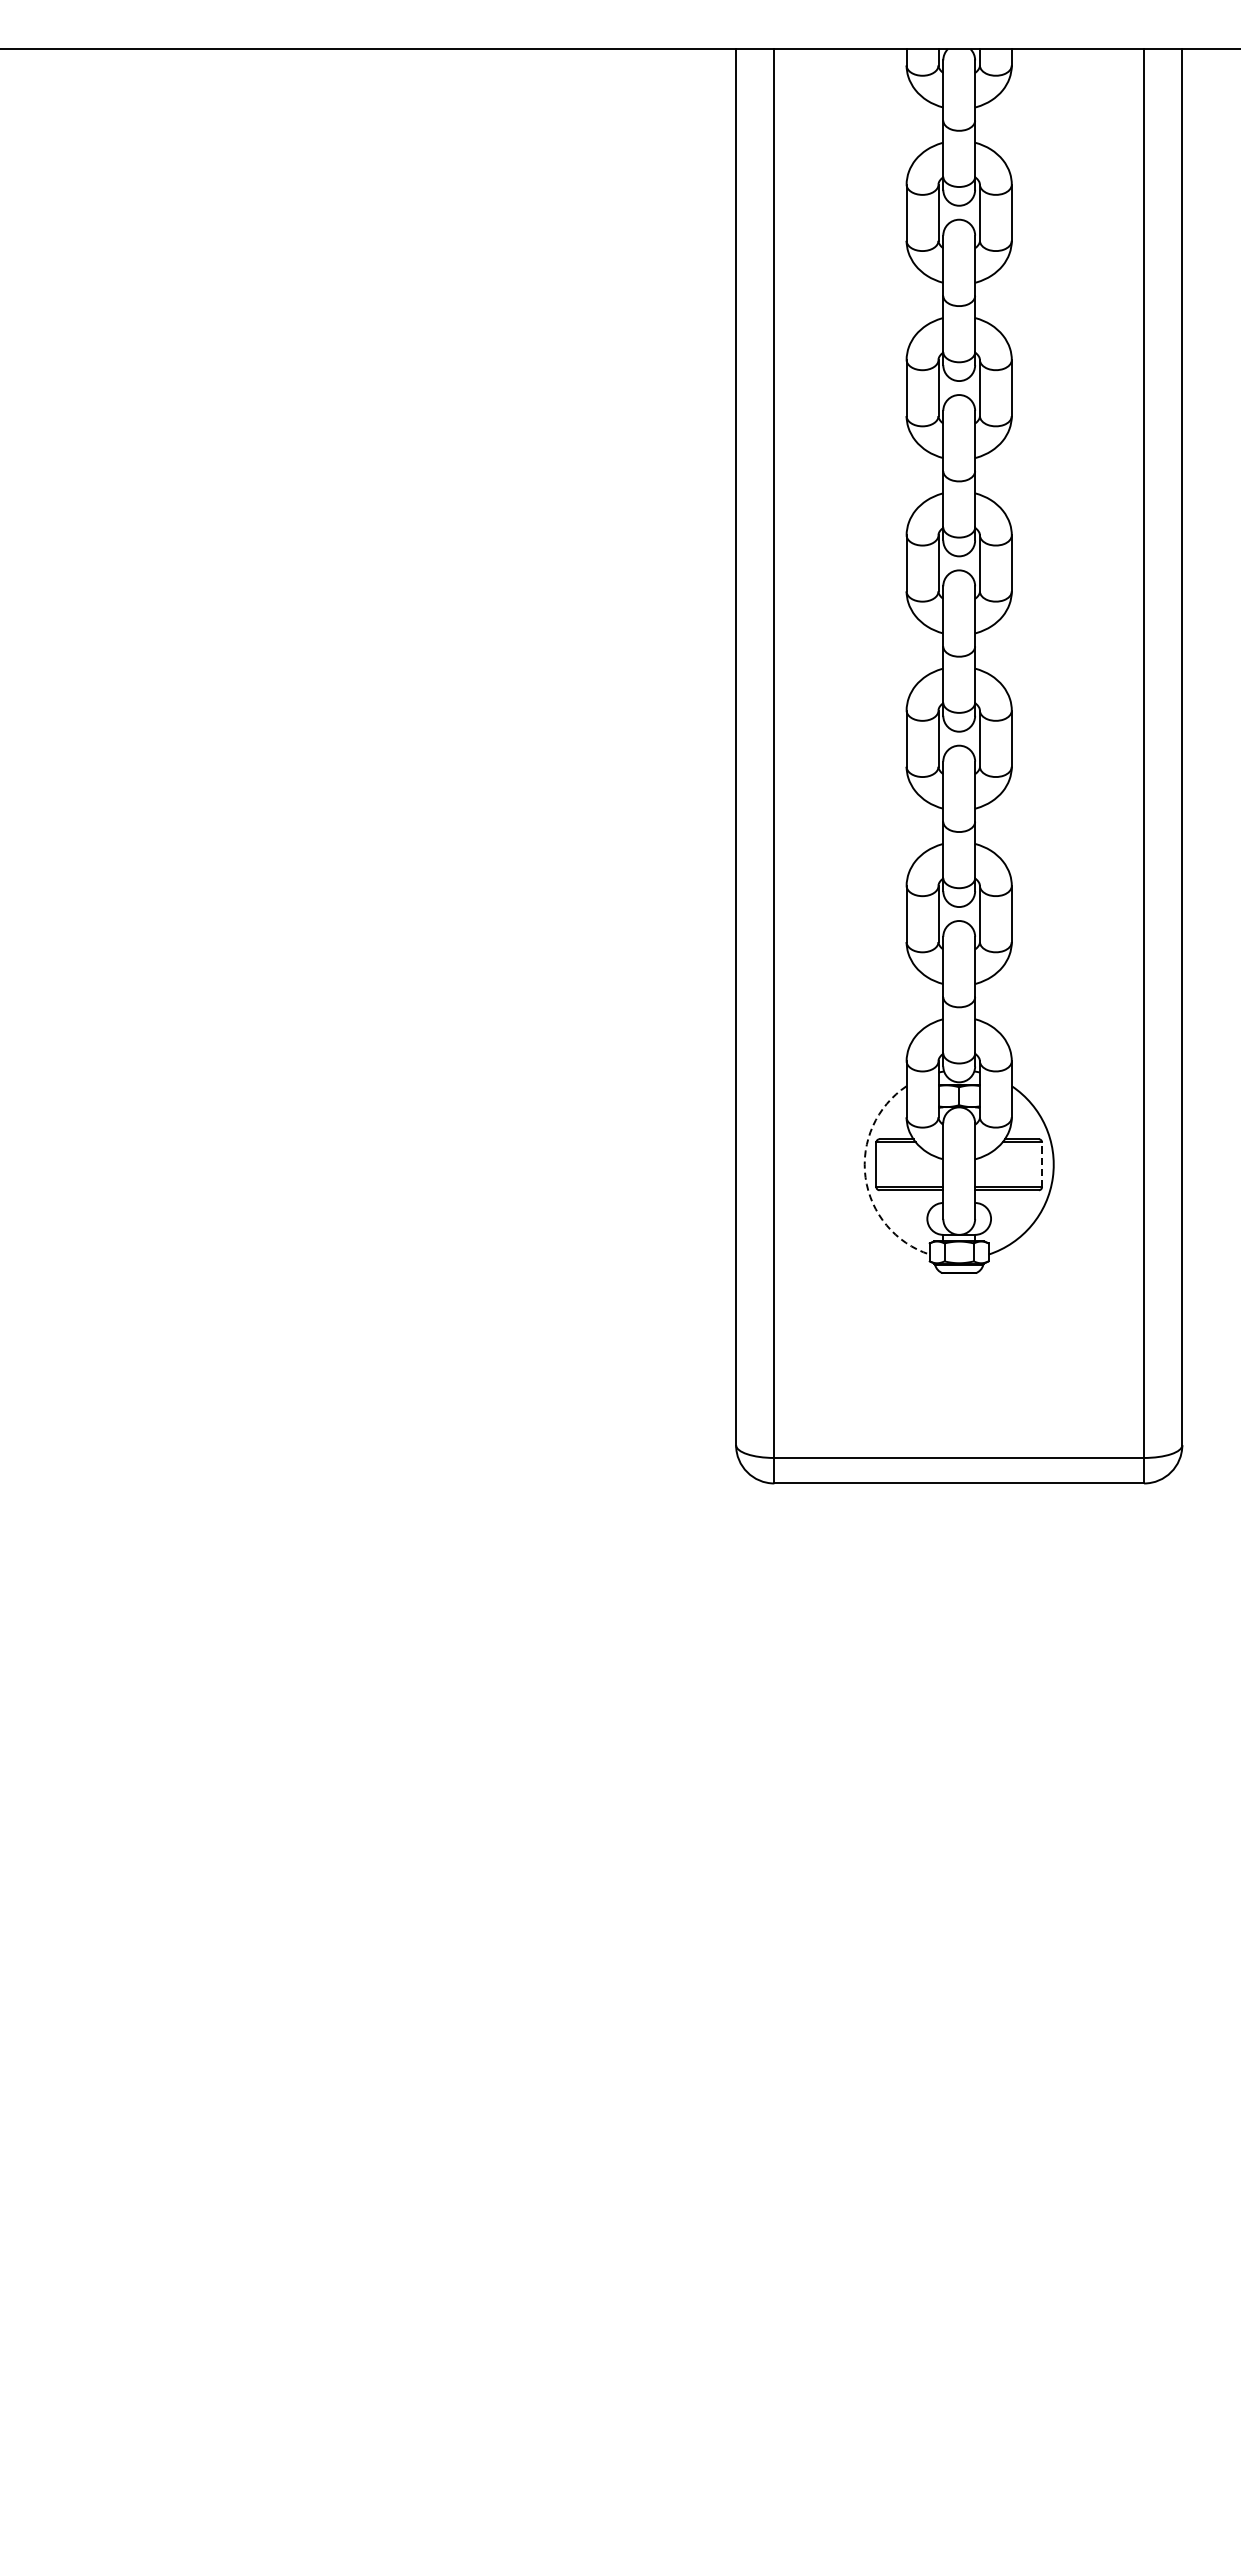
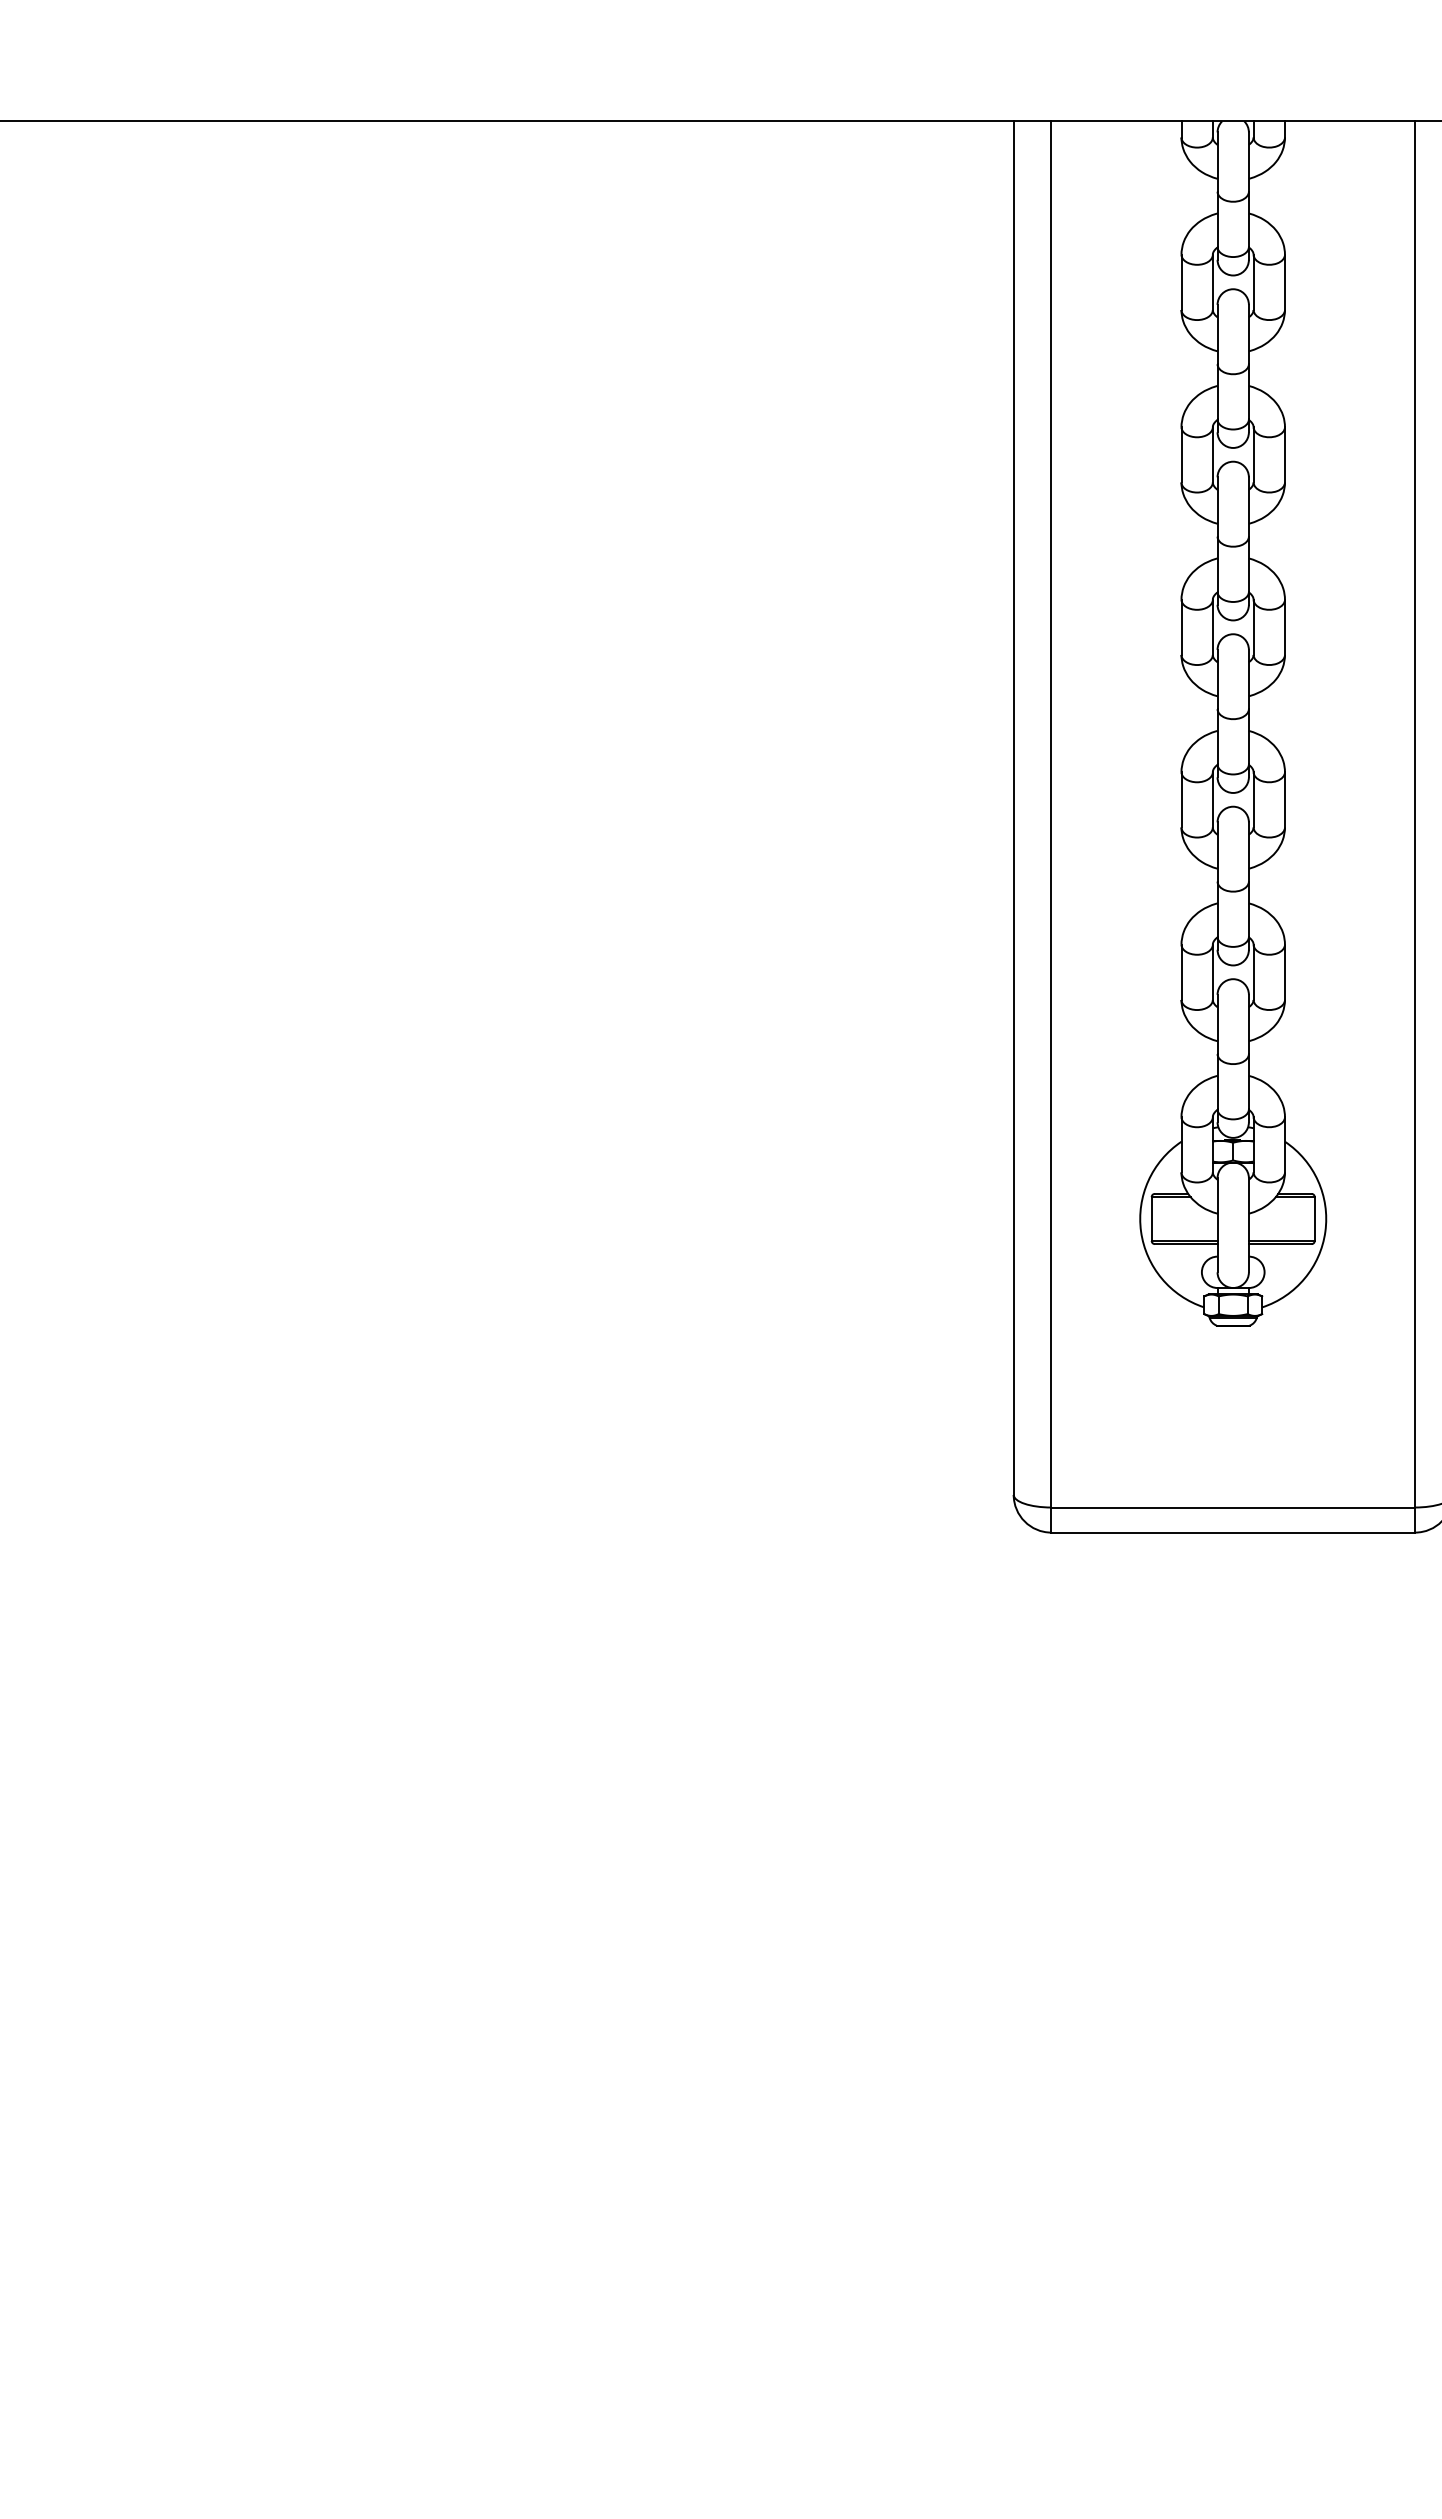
line: (1041, 1165) -> (1314, 1219), dashed -> solid
arc: (865, 1177) -> (1141, 1231), dashed -> solid

